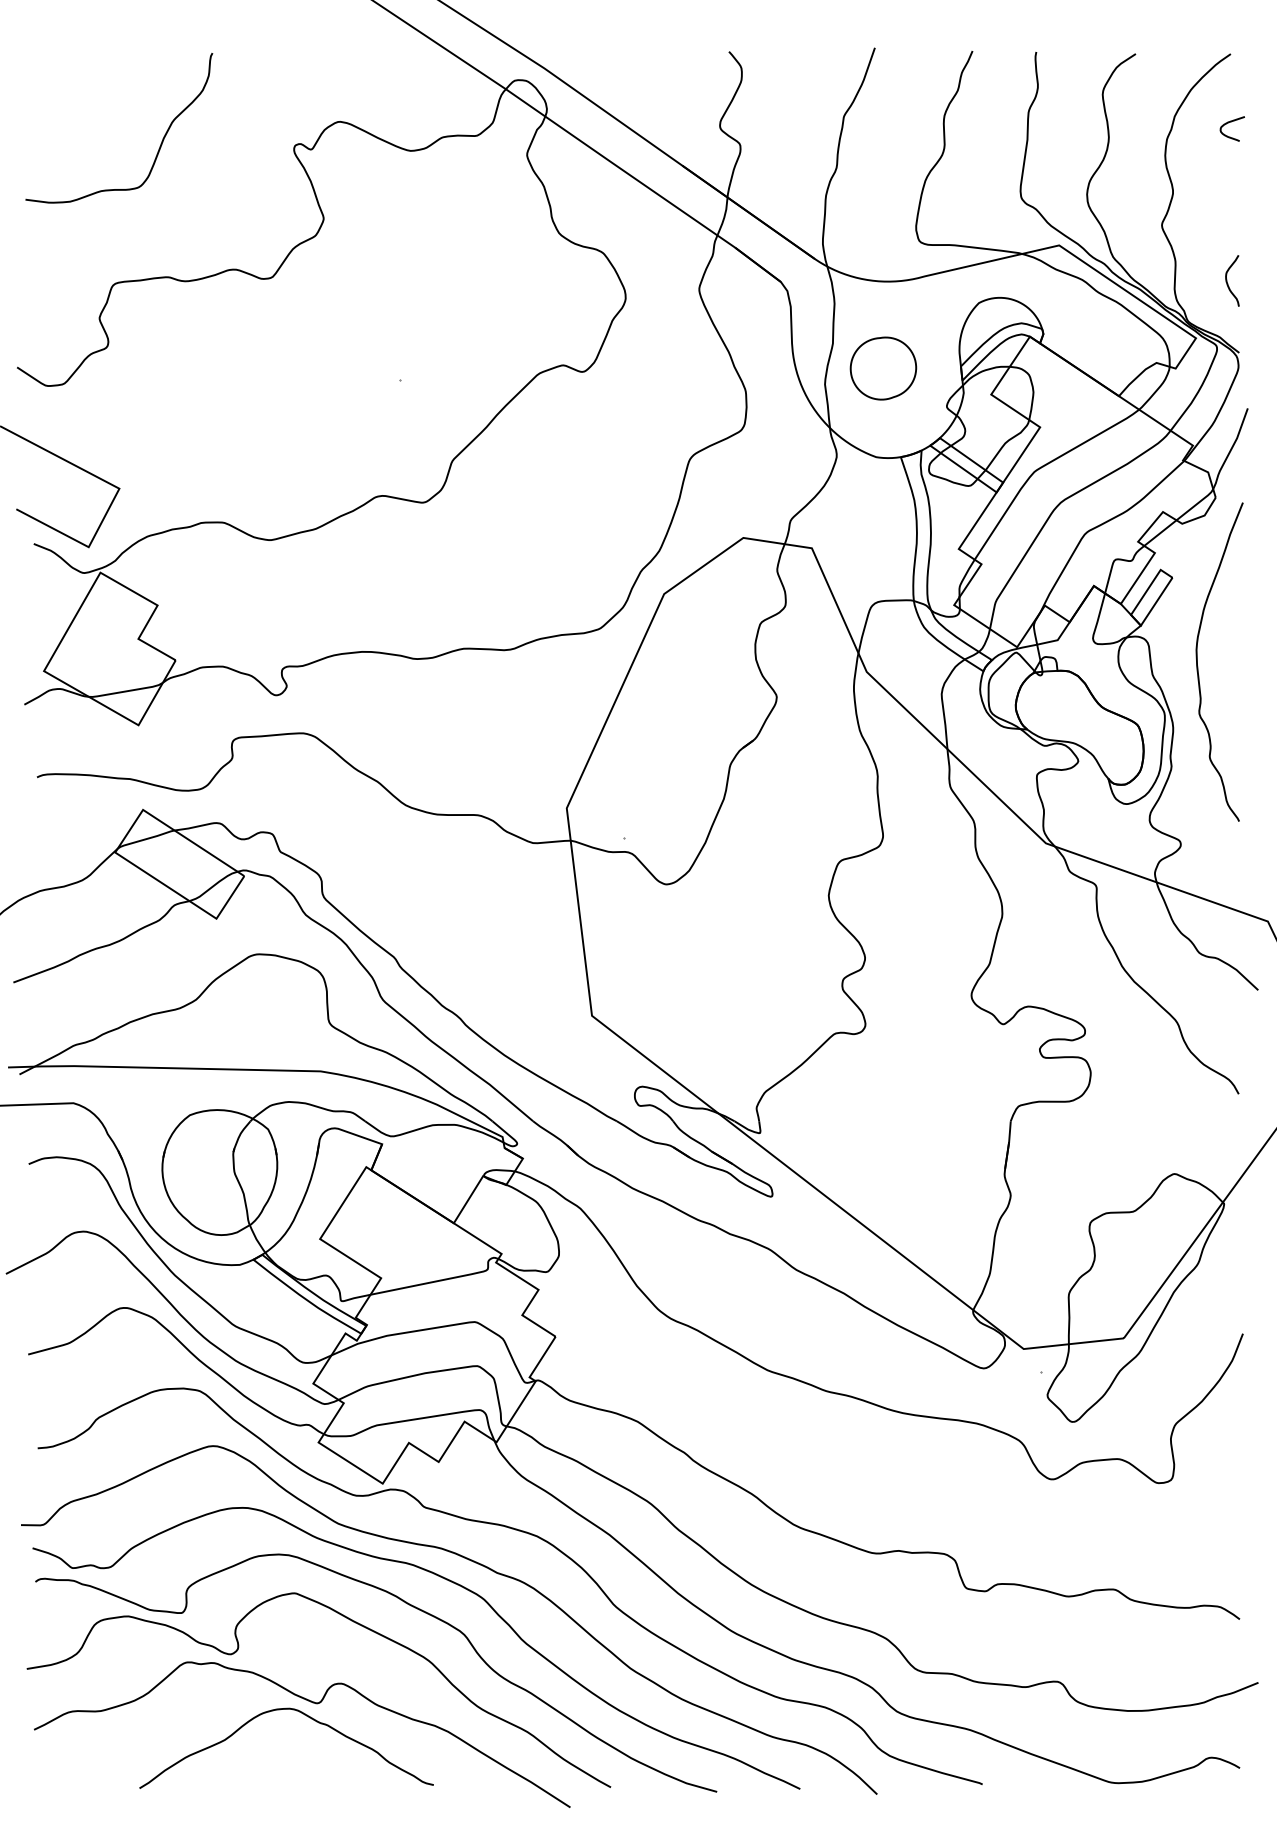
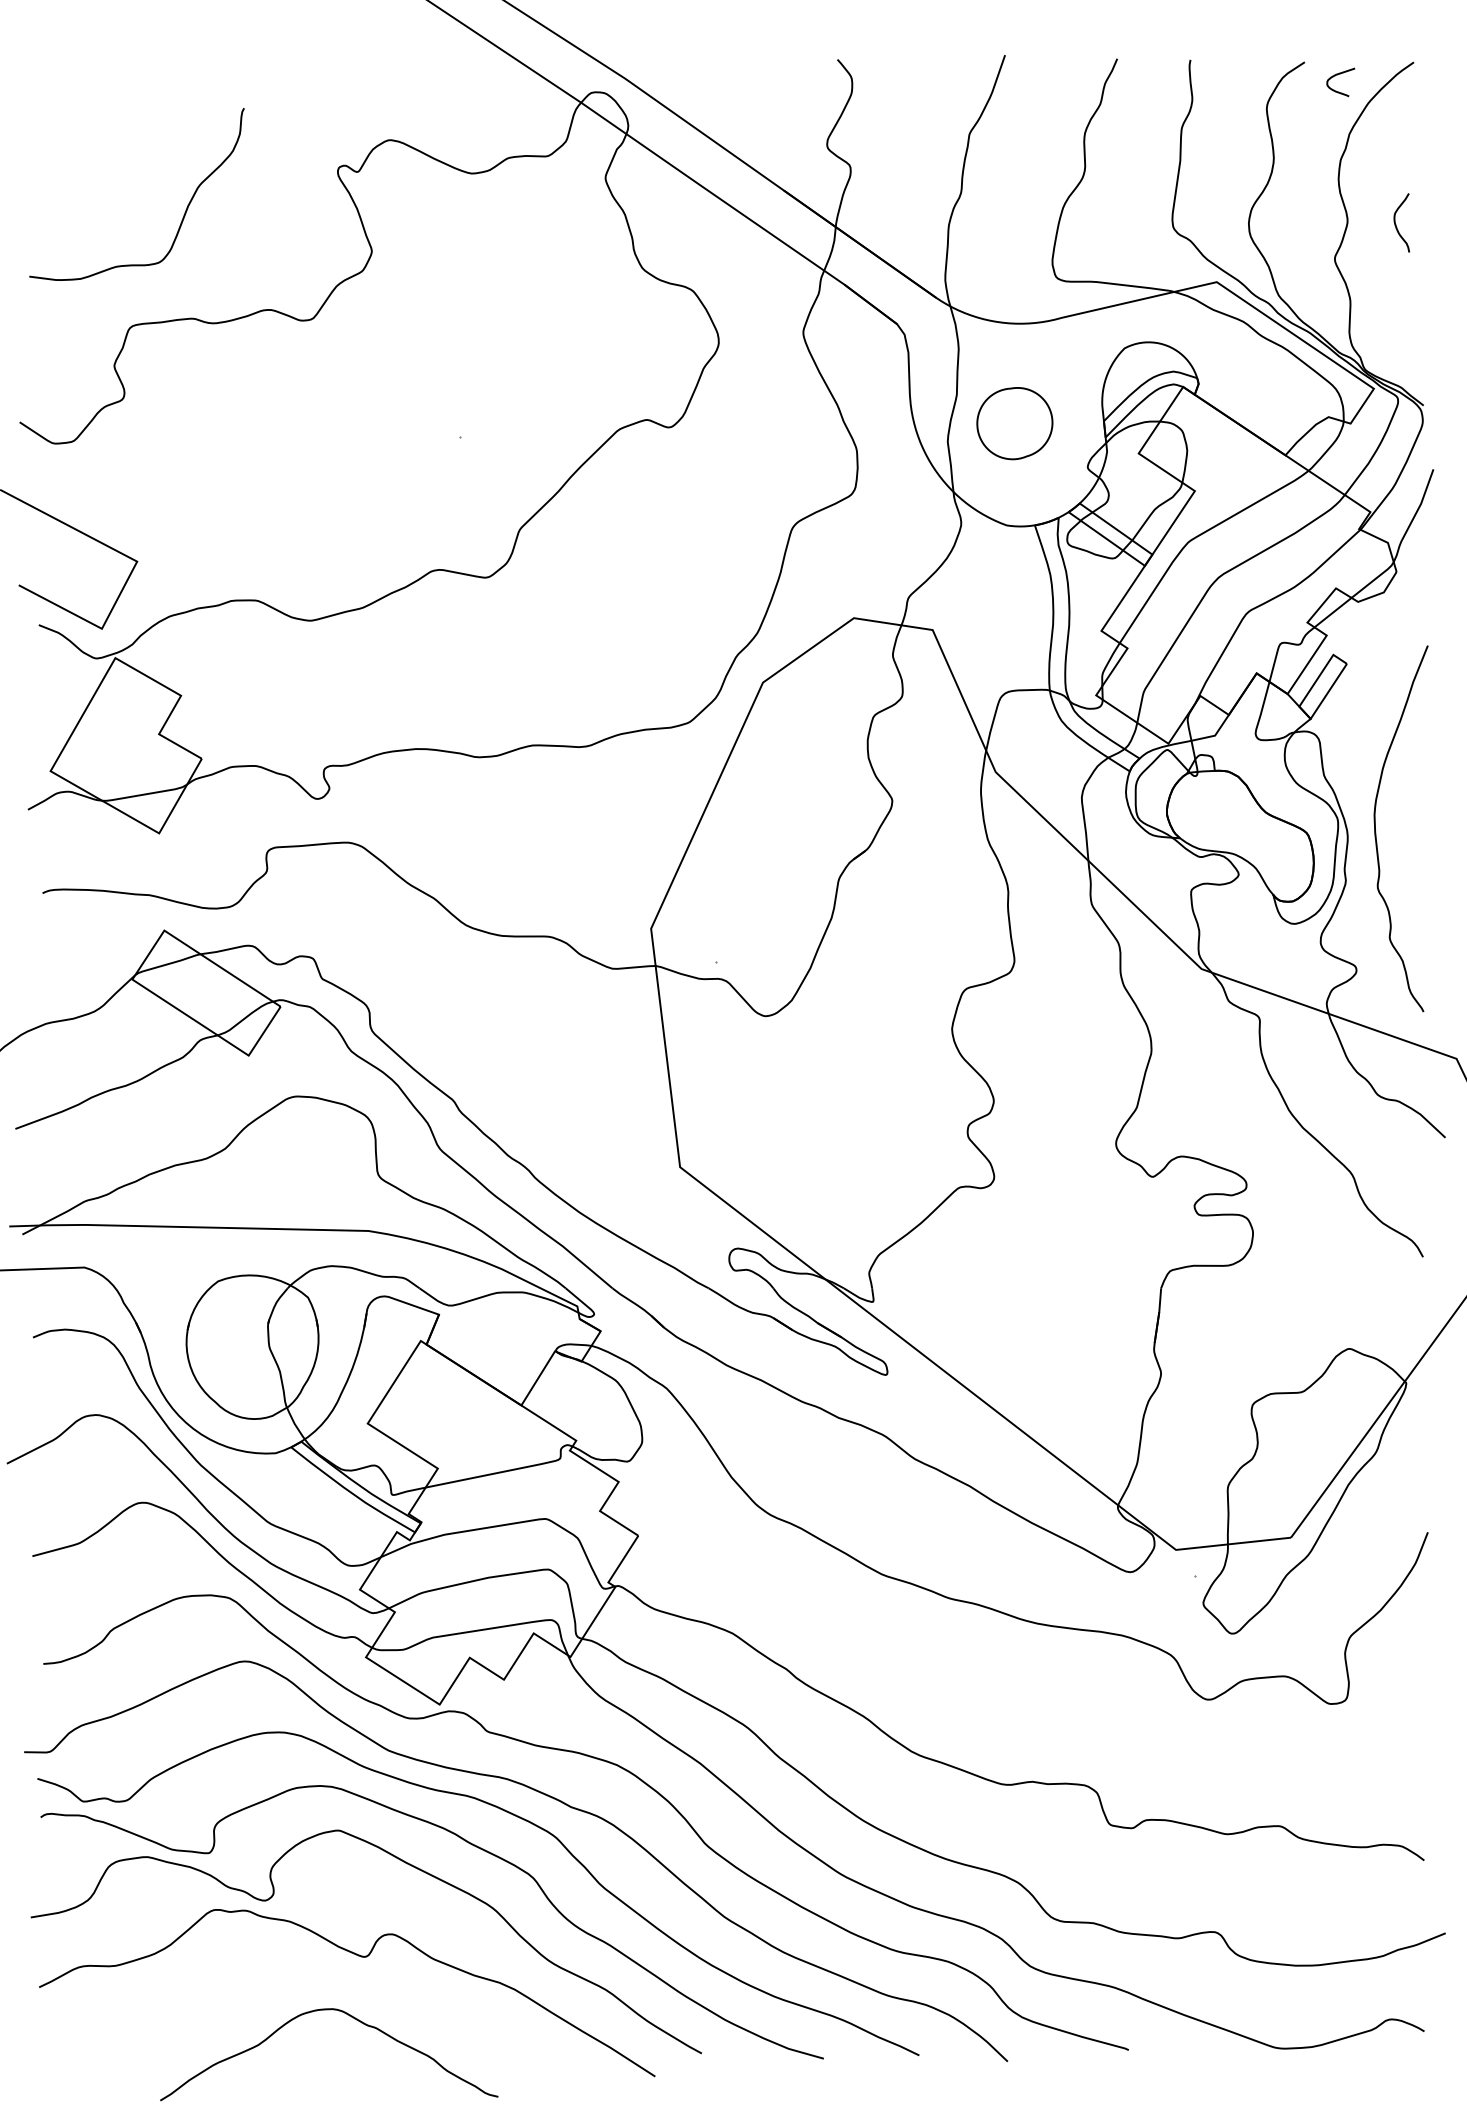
curve: (1229, 122) -> (1337, 75), moved
curve: (161, 141) -> (185, 209), moved
curve: (1227, 282) -> (1396, 224), moved
curve: (1198, 665) -> (1376, 832), moved
curve: (304, 1715) -> (349, 2016), moved

